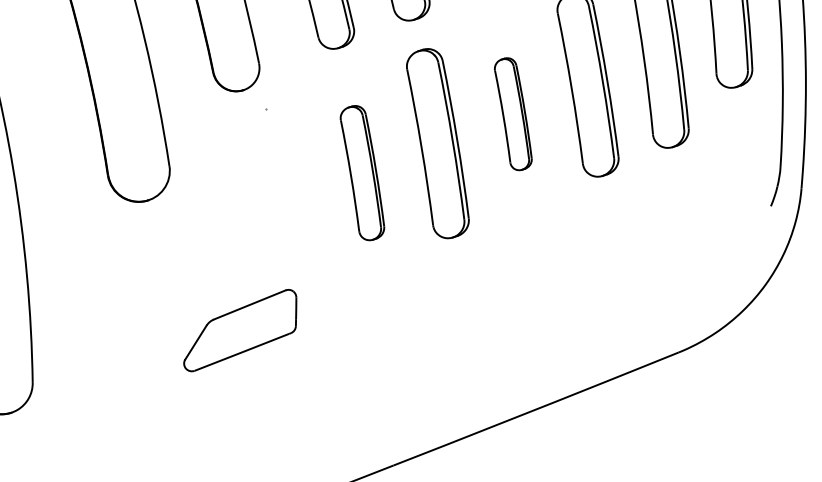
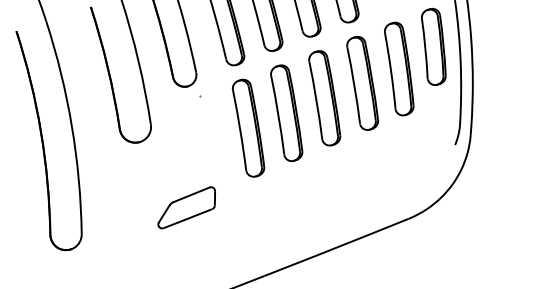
part: (512, 114) -> (324, 98), size x1.67
part: (362, 171) -> (248, 127), size x1.43

